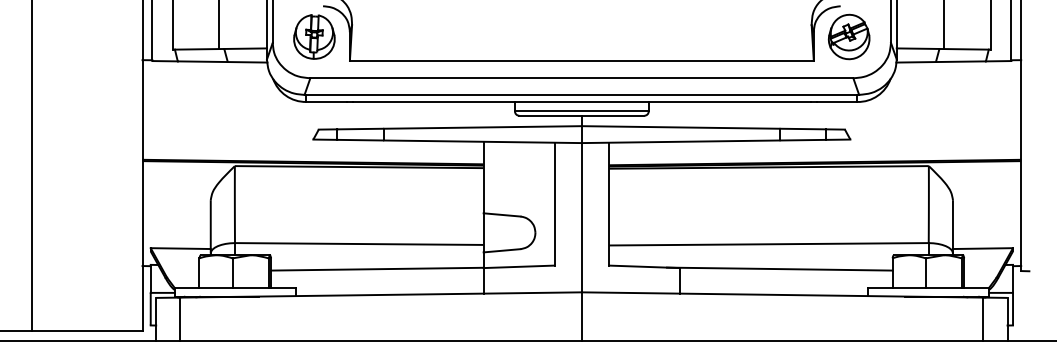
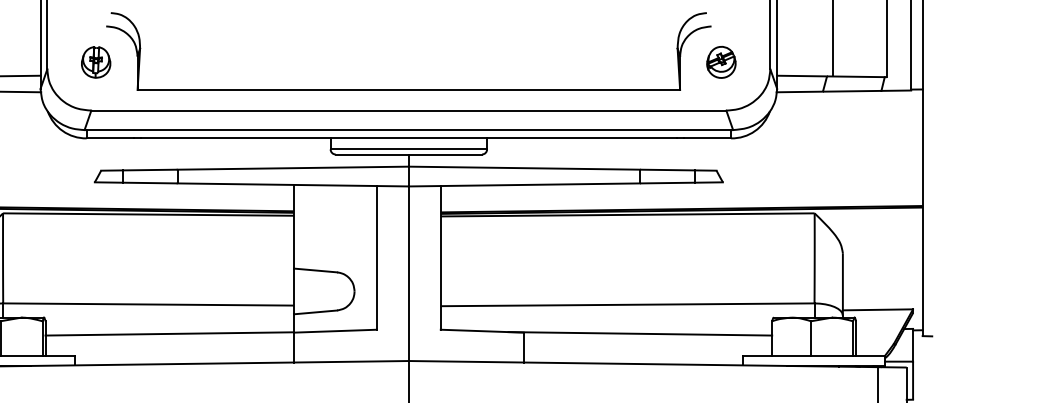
part: (314, 36) -> (96, 61), size x0.6
part: (848, 36) -> (720, 61), size x0.6

